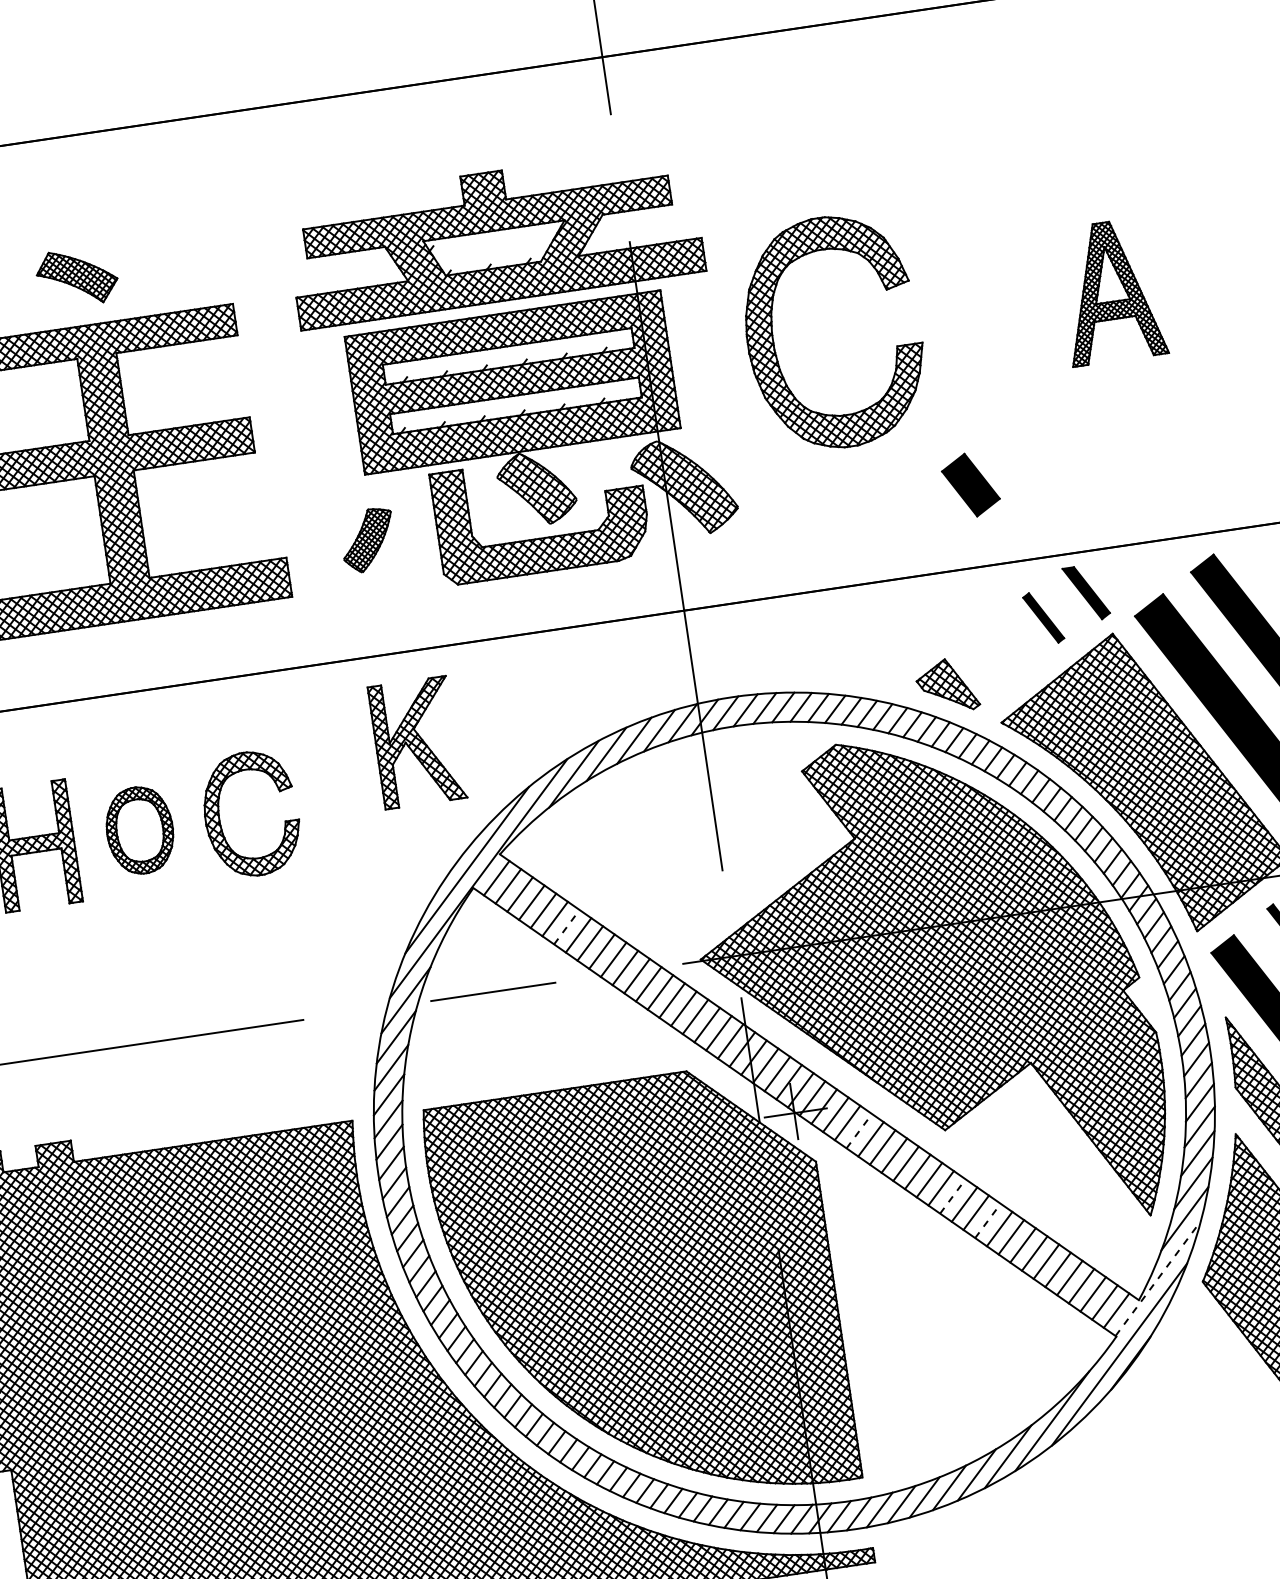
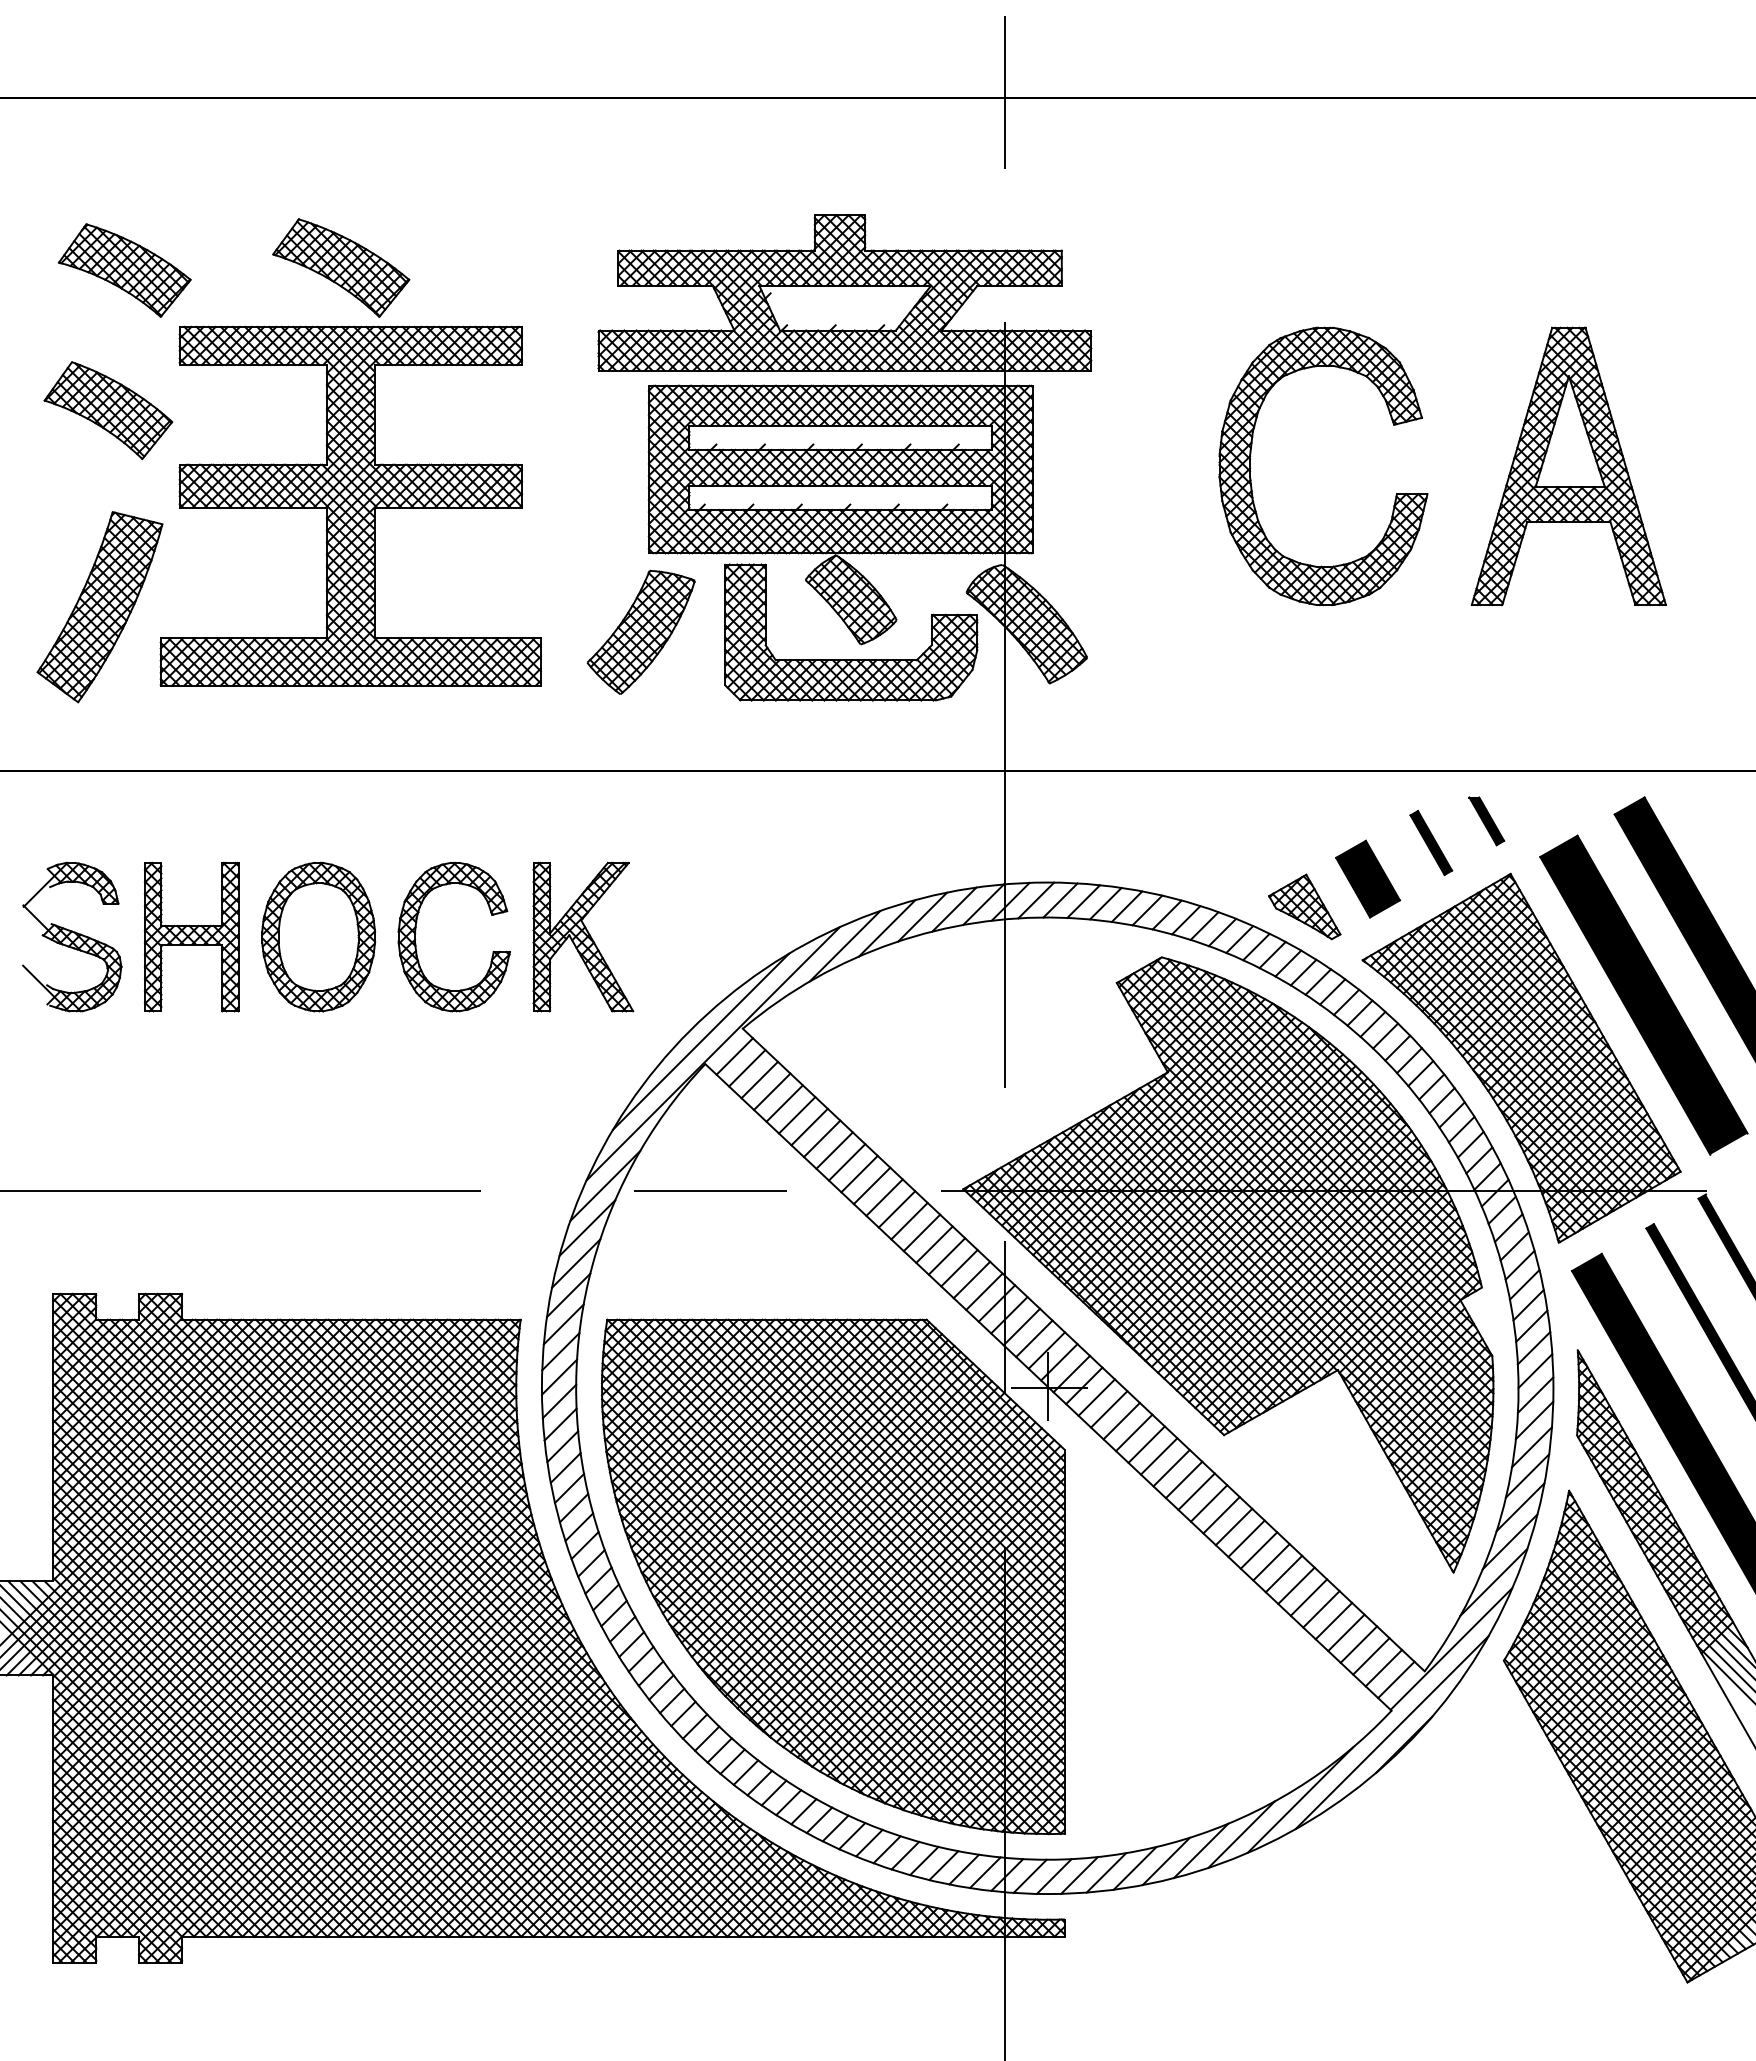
part: (77, 276) -> (341, 267), size x1.43
part: (1110, 291) -> (1568, 466), size x1.67
part: (774, 342) -> (1251, 468), moved
part: (971, 484) -> (1368, 878), moved
part: (367, 540) -> (640, 631), size x1.67
part: (1086, 593) -> (1486, 821), size x0.71
part: (417, 741) -> (583, 936), moved
part: (139, 830) -> (318, 936), size x1.43
line: (566, 927) -> (809, 1127), dashed -> solid
line: (859, 1131) -> (1121, 1421), dashed -> solid
line: (952, 1196) -> (1221, 1515), dashed -> solid
line: (988, 1220) -> (1259, 1550), dashed -> solid
line: (1158, 1278) -> (1451, 1649), dashed -> solid

